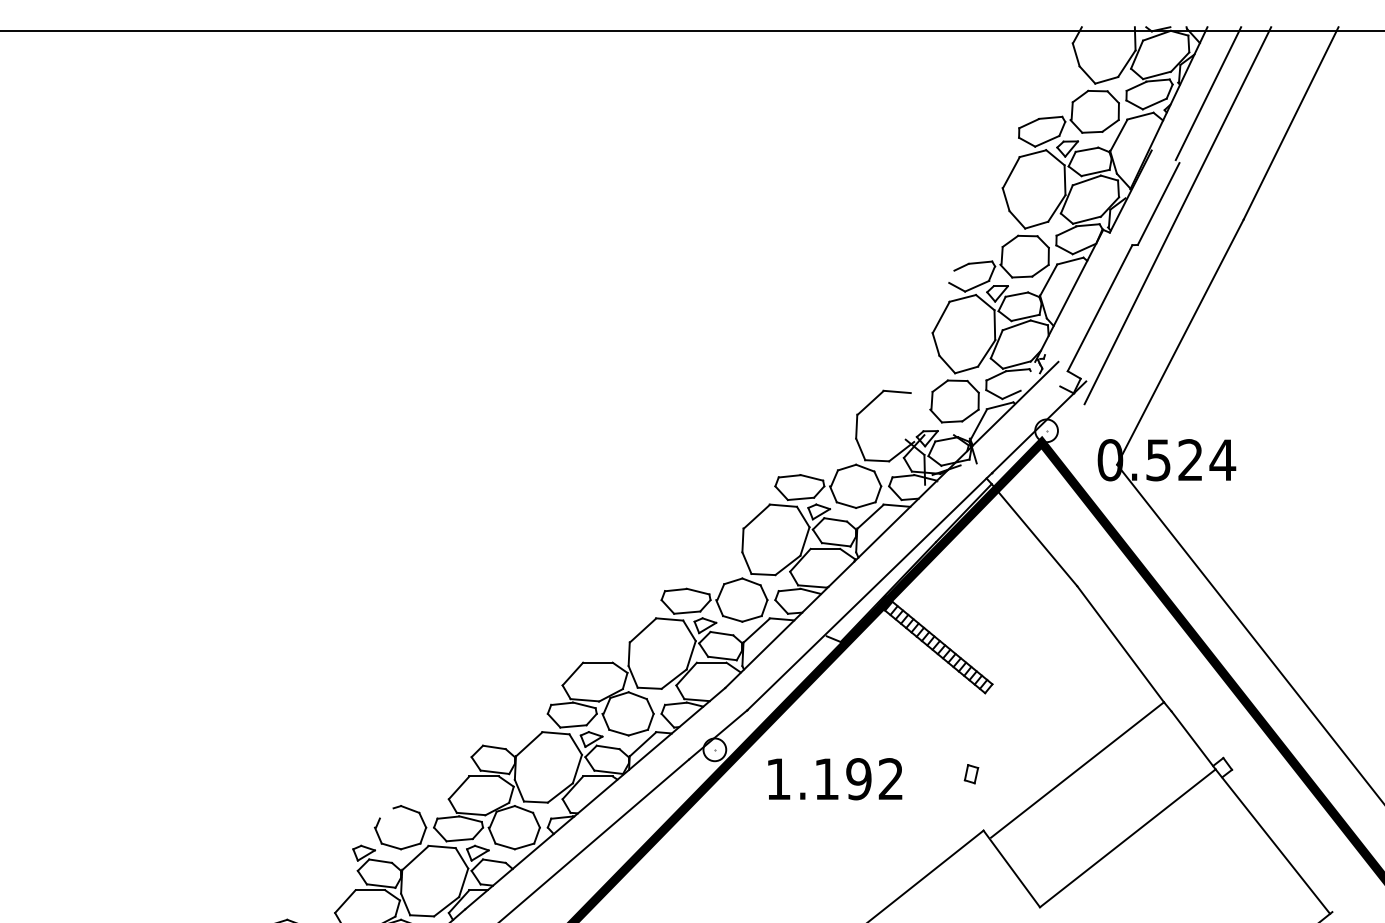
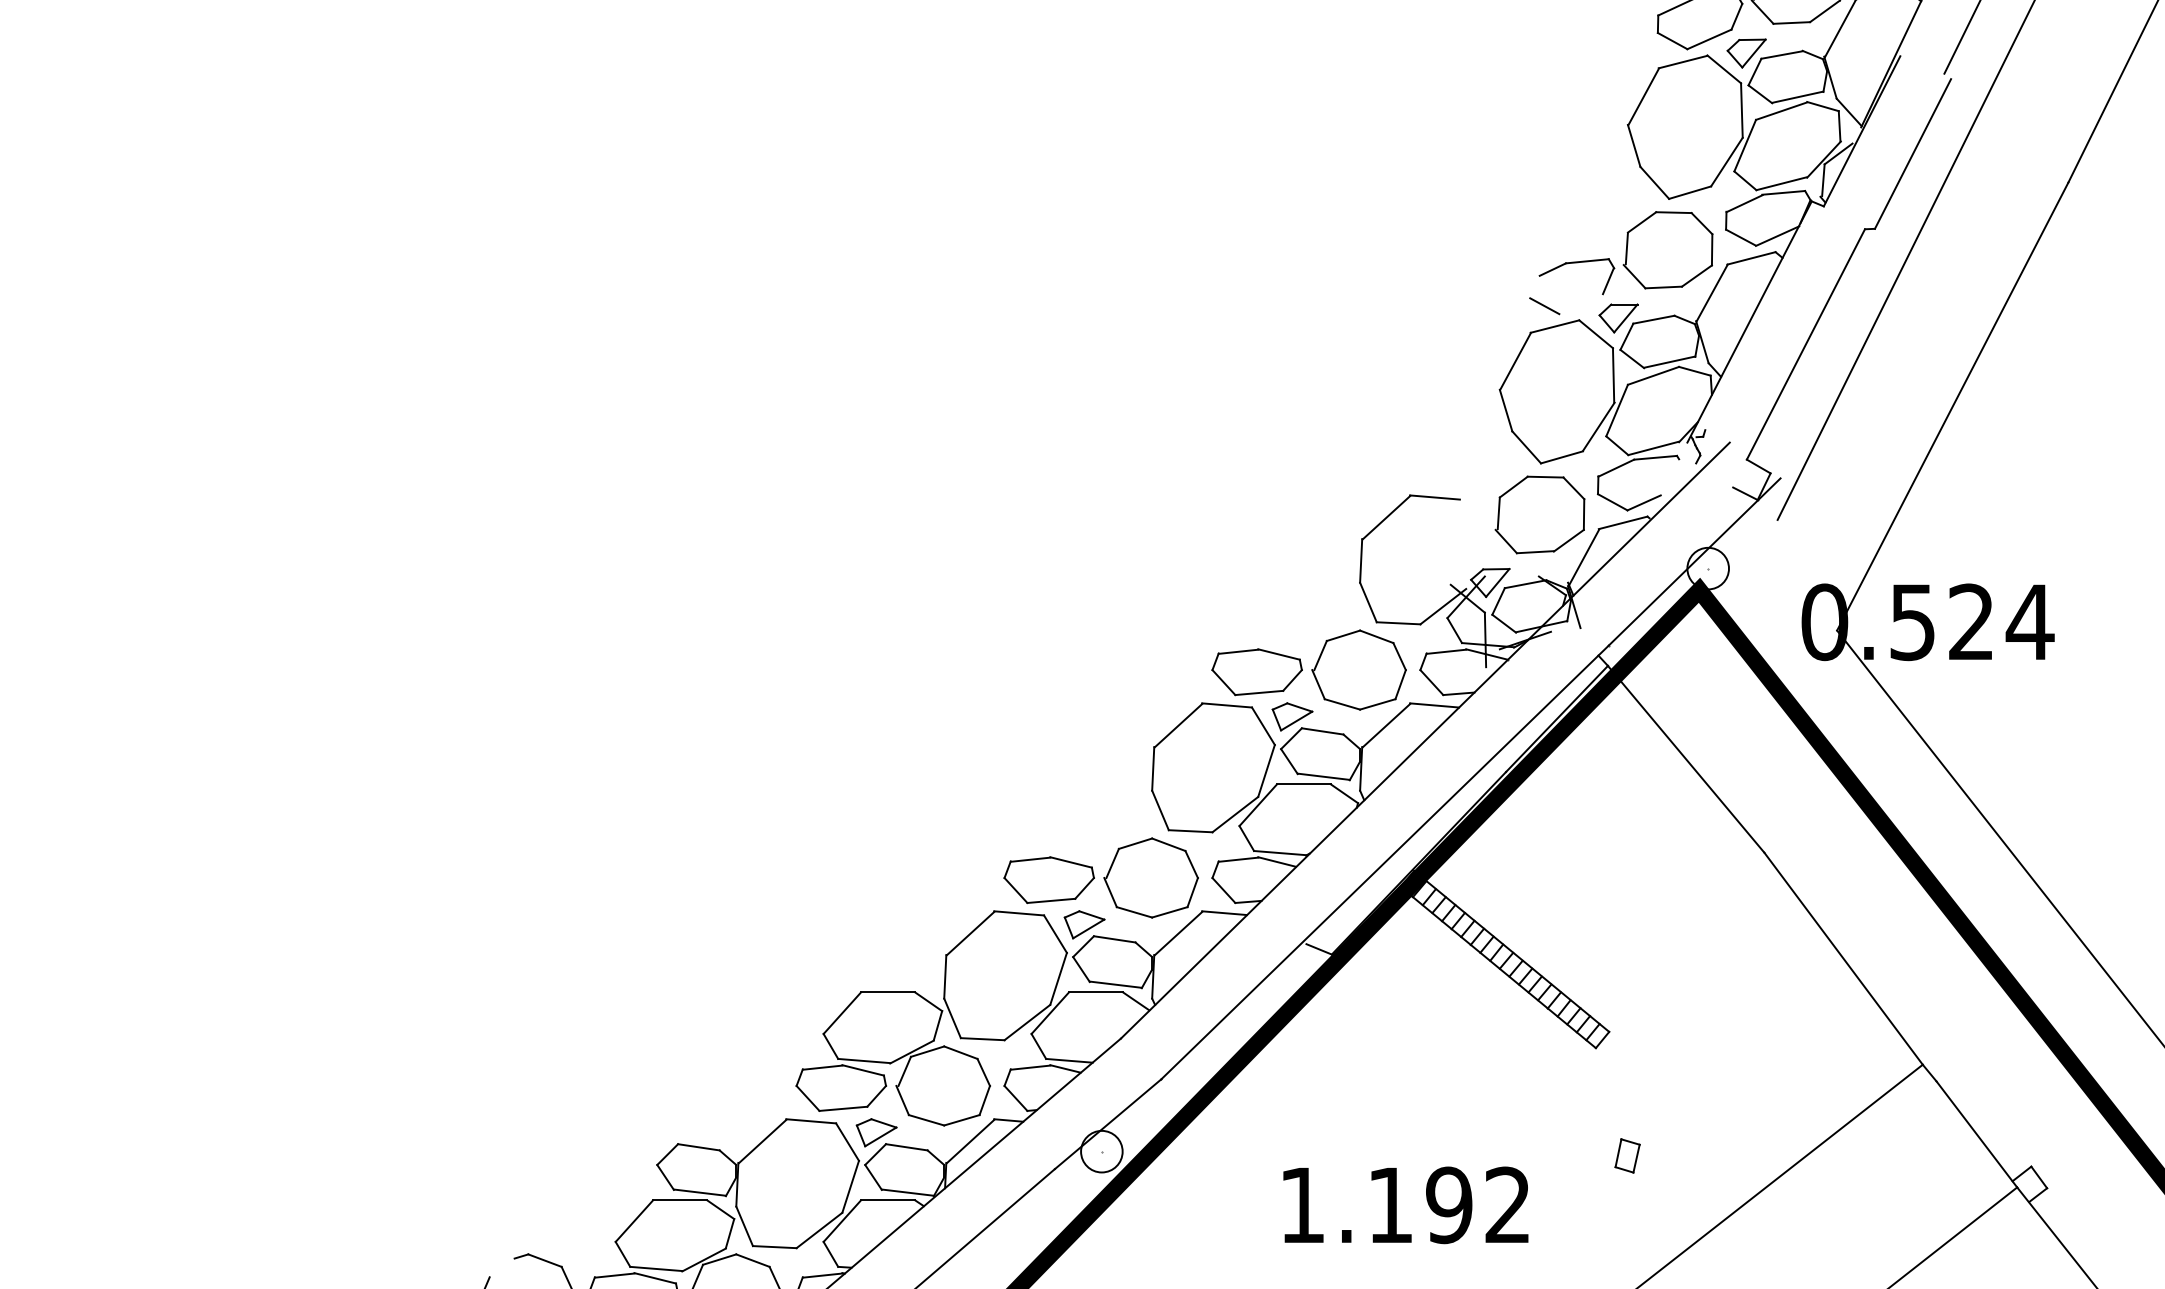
line: (977, 285) -> (1581, 302), removed
part: (971, 774) -> (1627, 1156), moved
text: (835, 779) -> (1406, 1205), moved

